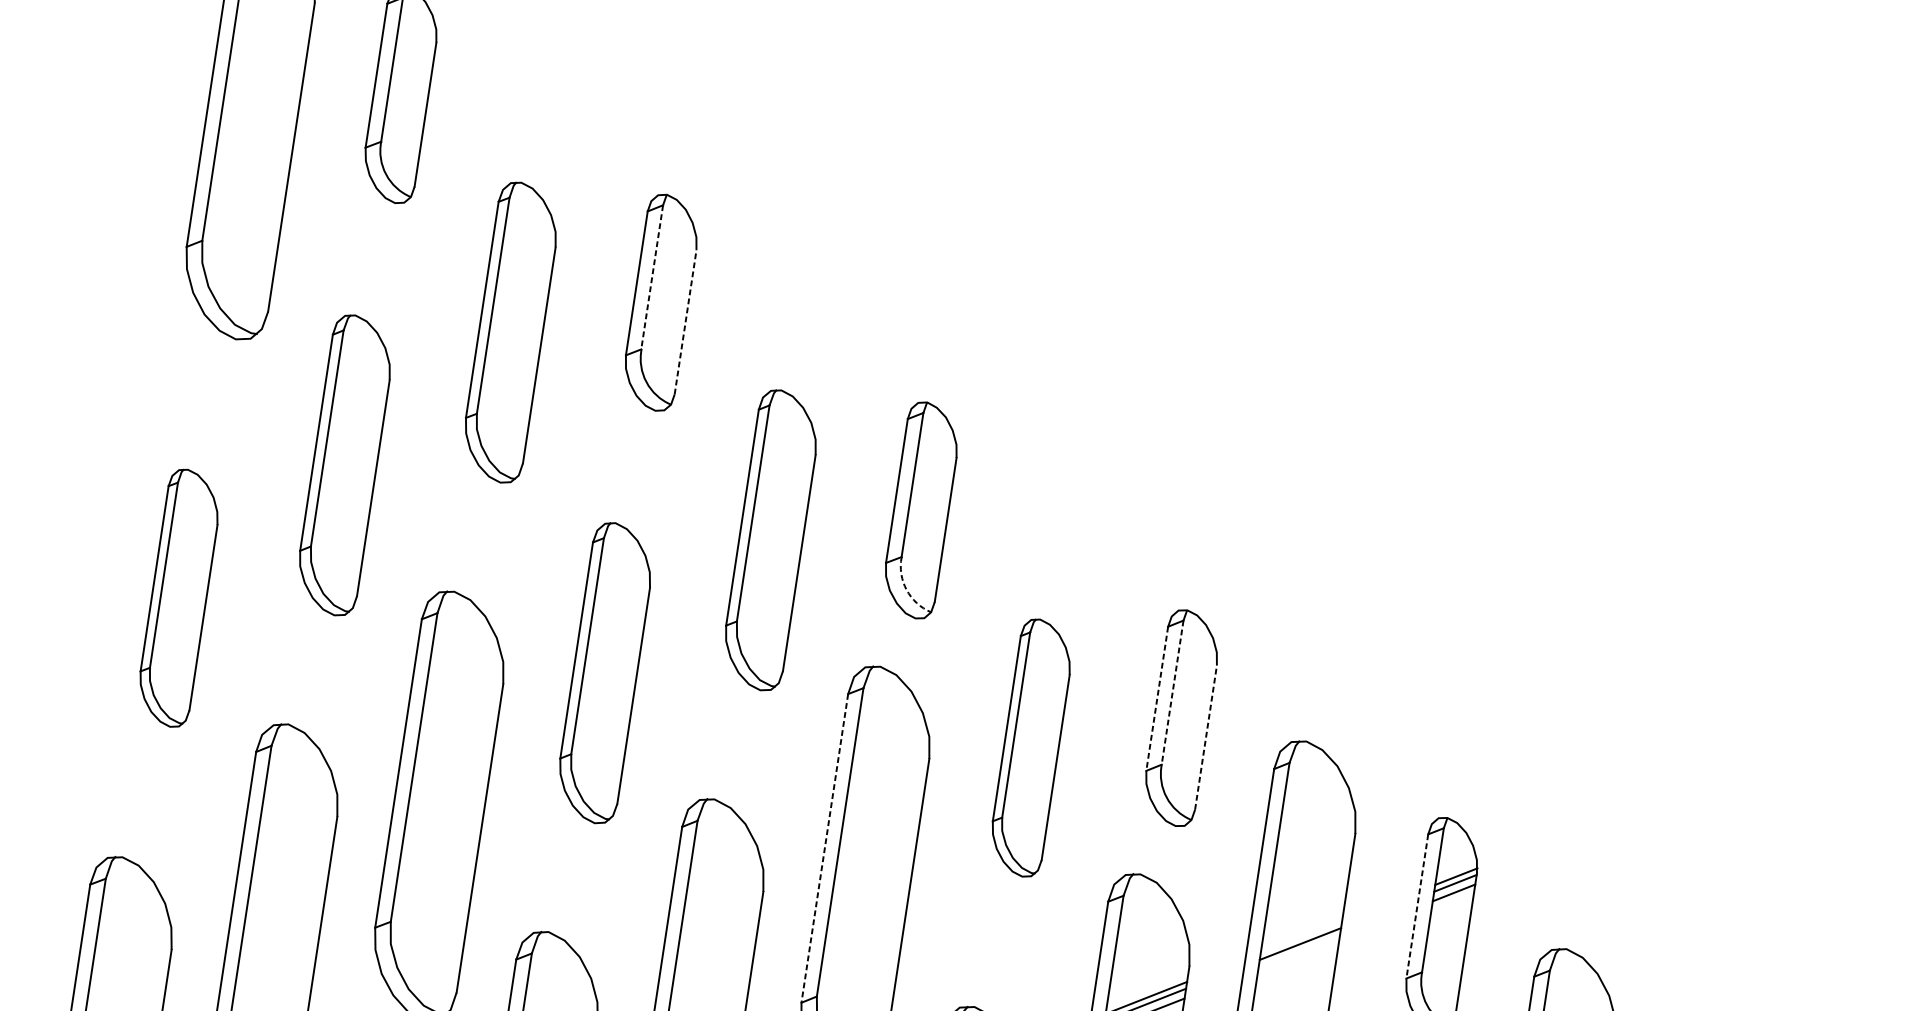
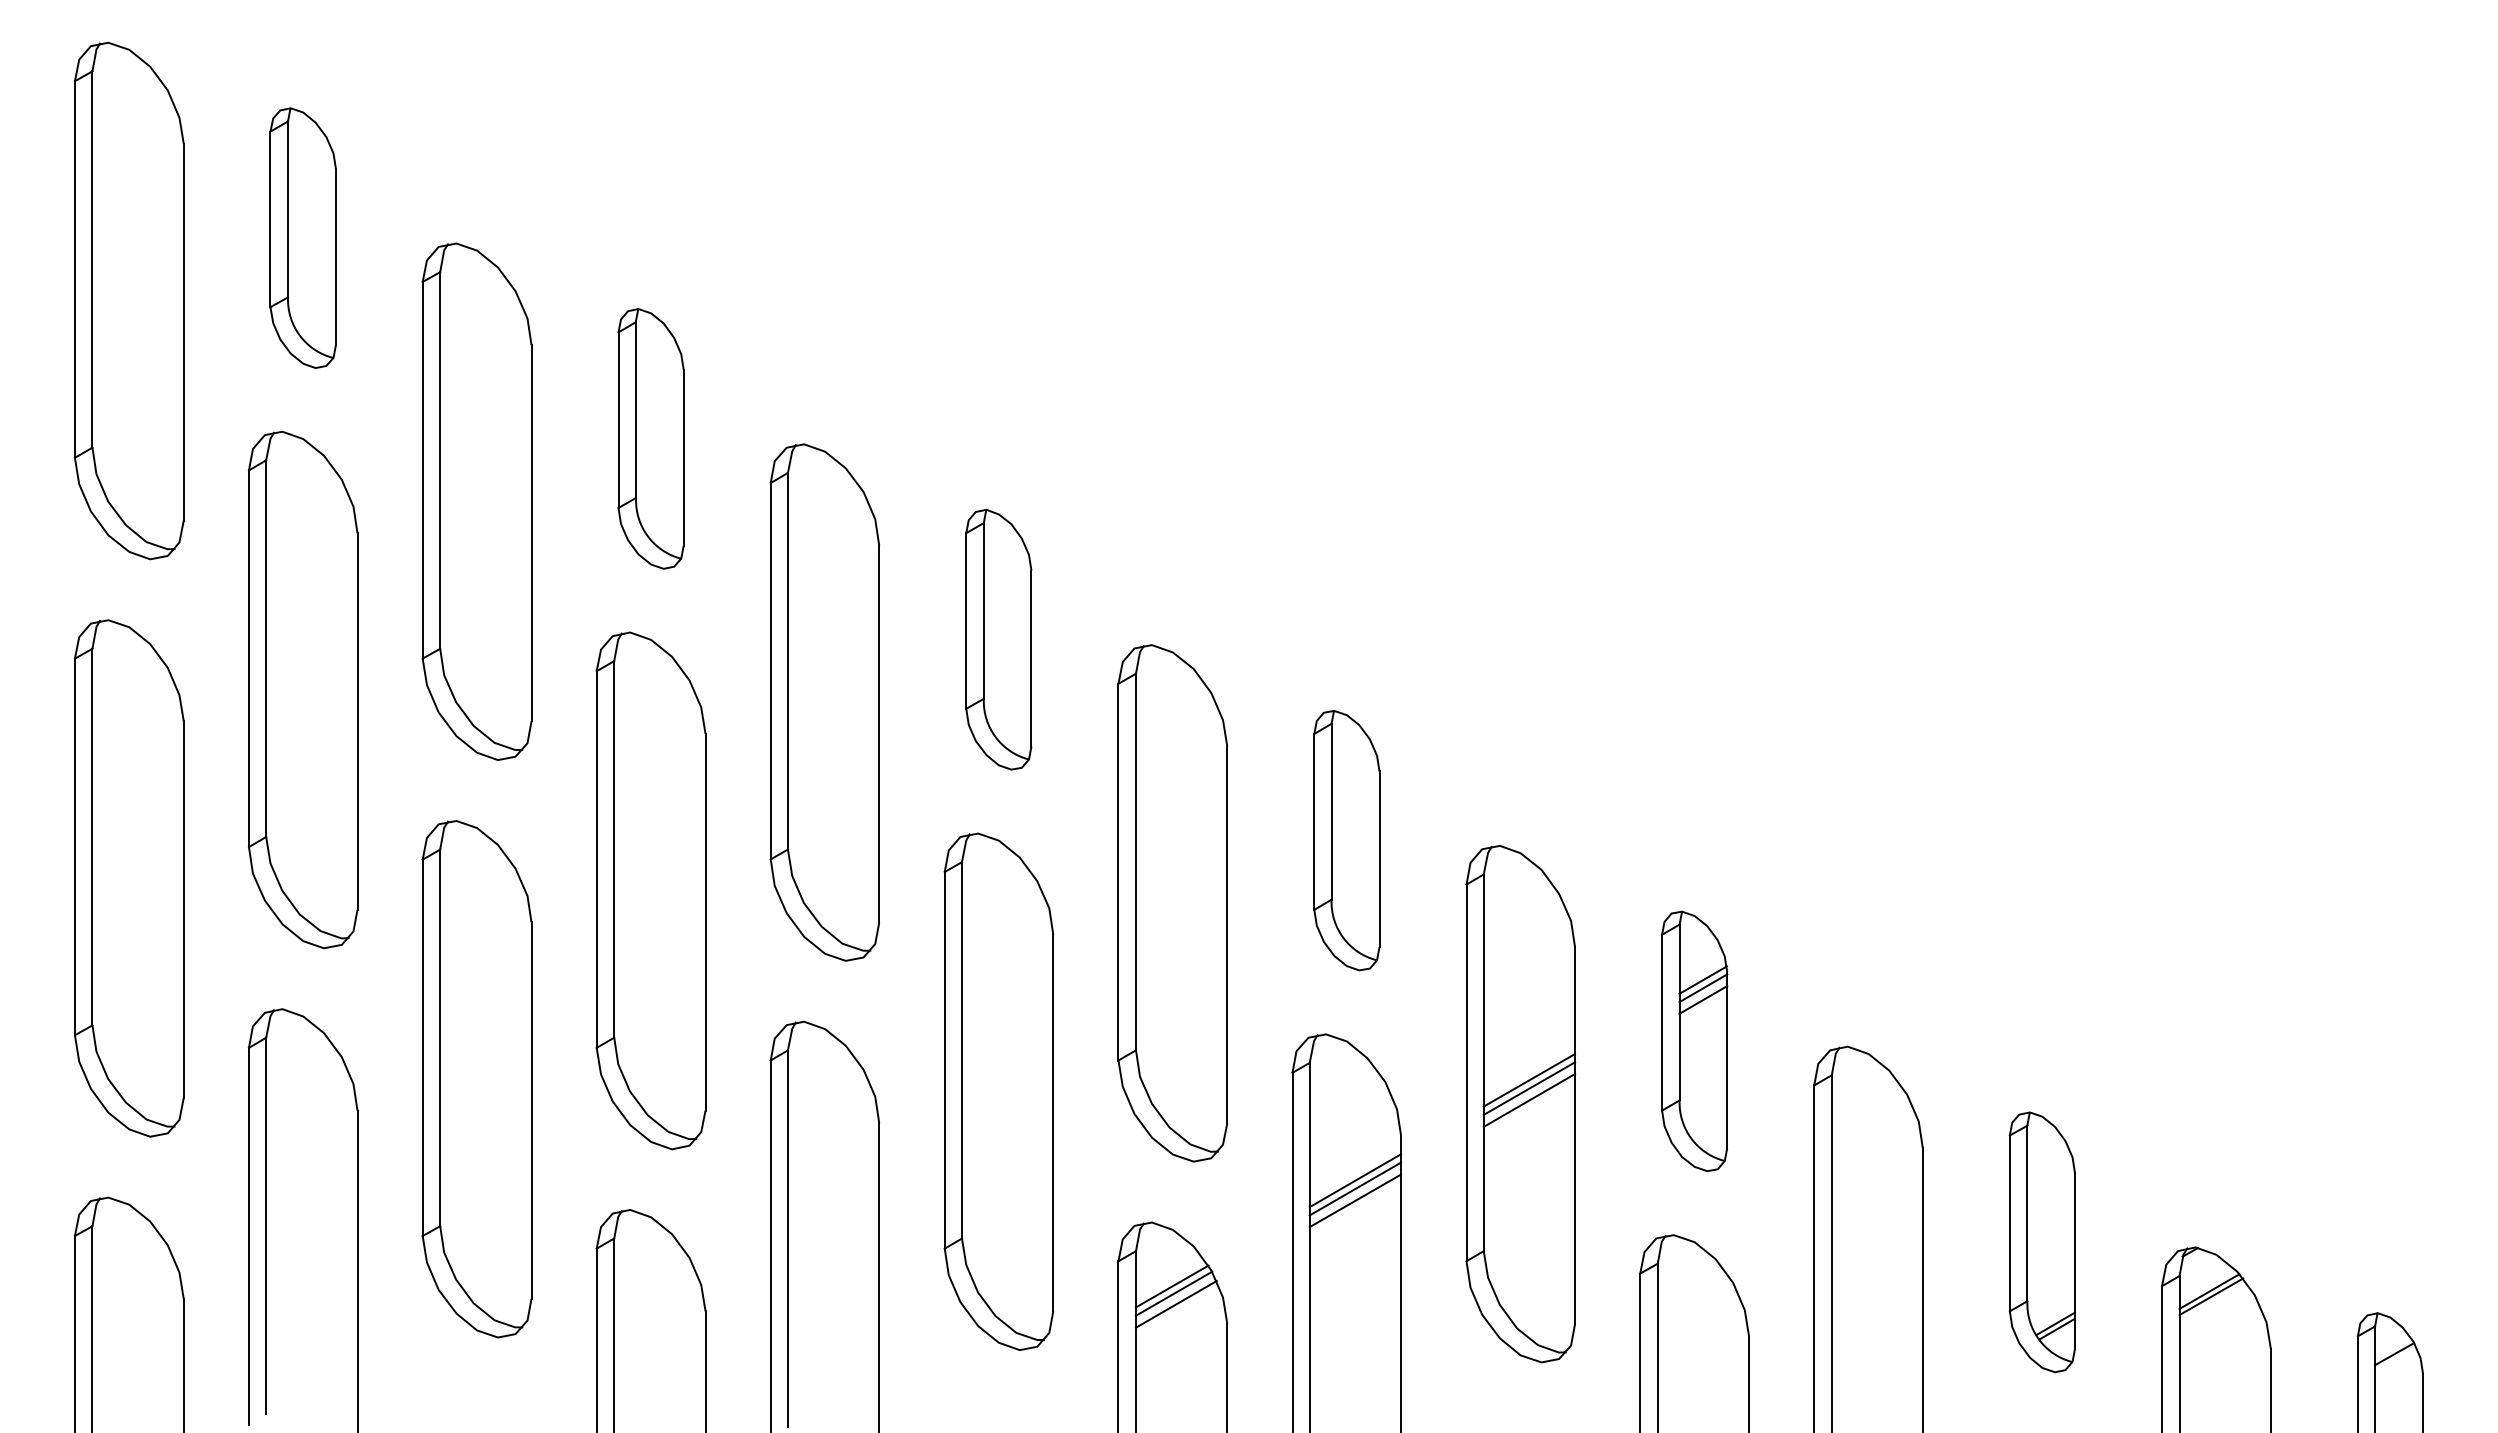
line: (651, 277) -> (635, 410), dashed -> solid
line: (685, 322) -> (683, 457), dashed -> solid
part: (510, 332) -> (476, 501), size x1.43
part: (344, 464) -> (302, 689), size x1.43
part: (770, 540) -> (824, 702), size x1.43
arc: (906, 590) -> (995, 737), dashed -> solid
part: (178, 598) -> (128, 878), size x1.67
part: (604, 672) -> (650, 890), size x1.43
line: (1172, 692) -> (1331, 811), dashed -> solid
line: (1157, 698) -> (1314, 821), dashed -> solid
line: (1205, 737) -> (1379, 859), dashed -> solid
part: (1030, 748) -> (1172, 903), size x1.67
line: (824, 848) -> (944, 1060), dashed -> solid
line: (1417, 906) -> (1662, 1022), dashed -> solid
line: (1301, 937) -> (1529, 1080), added
line: (1299, 953) -> (1529, 1100), added

